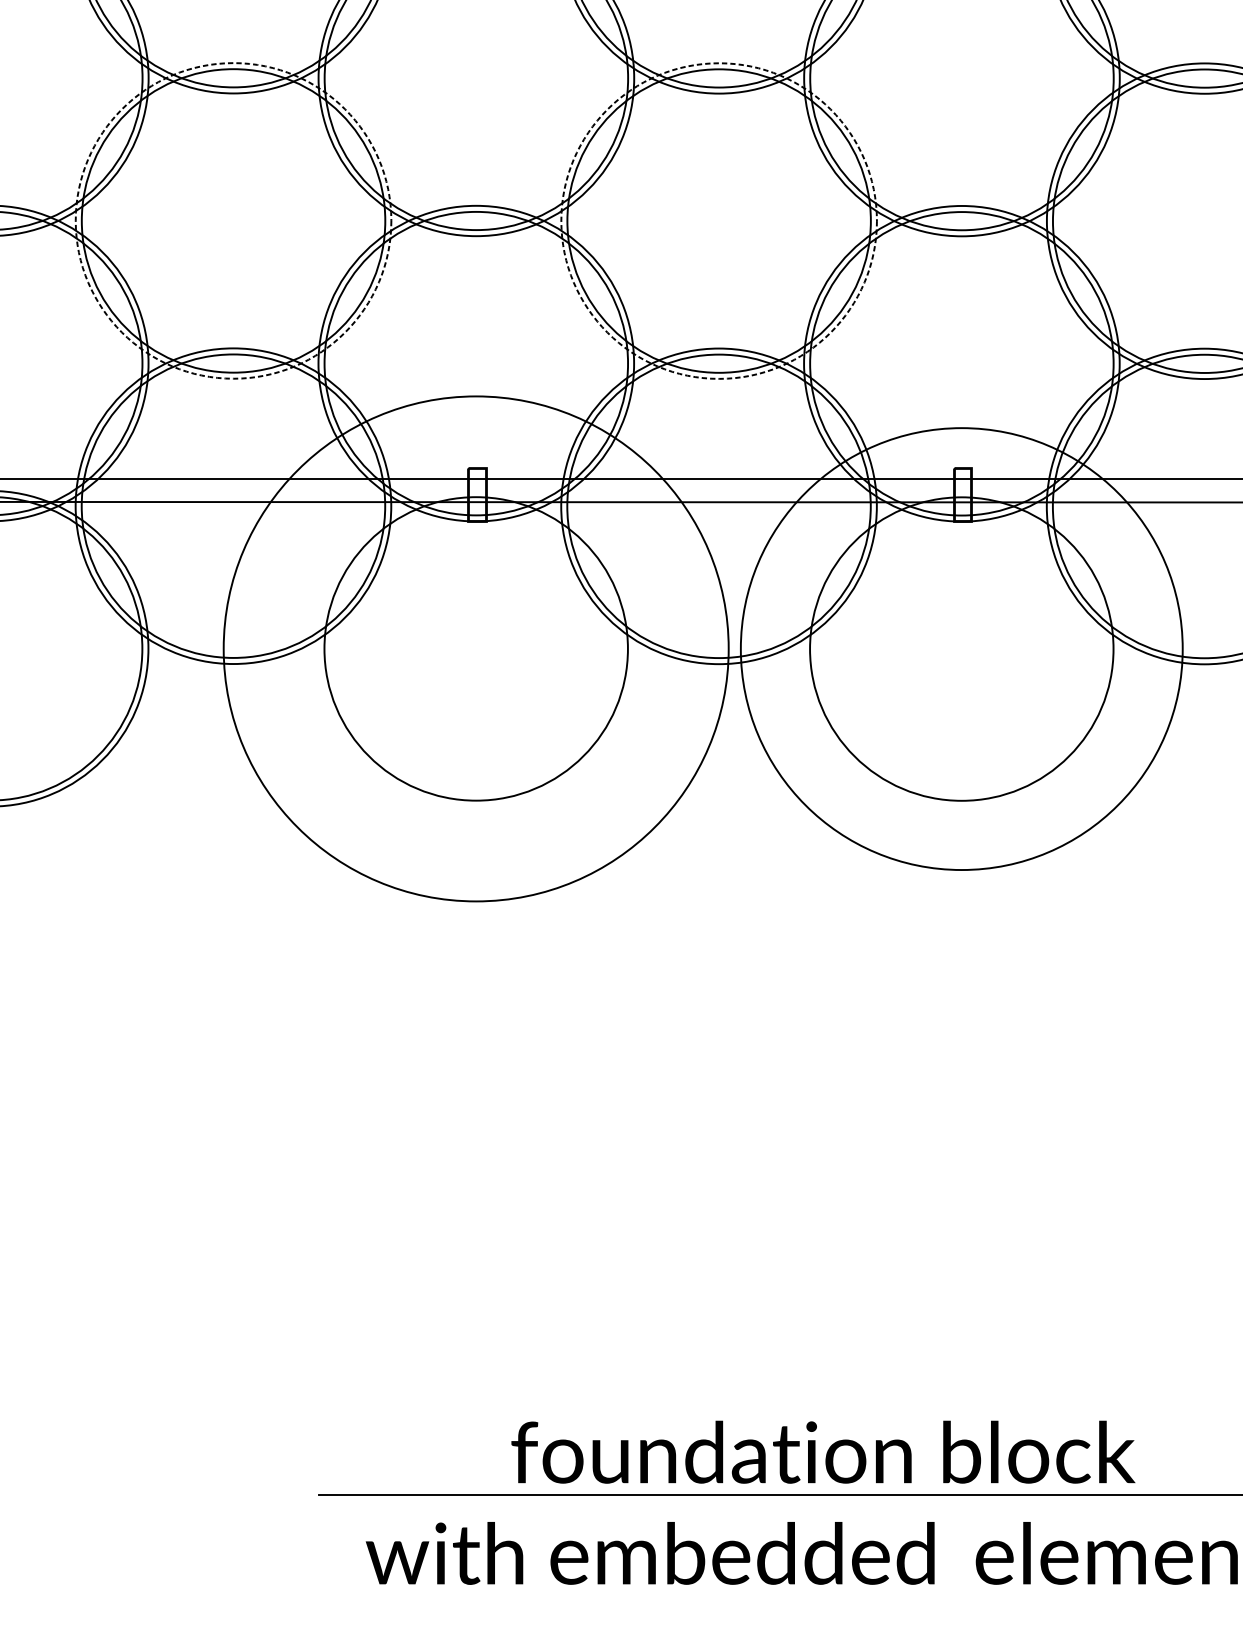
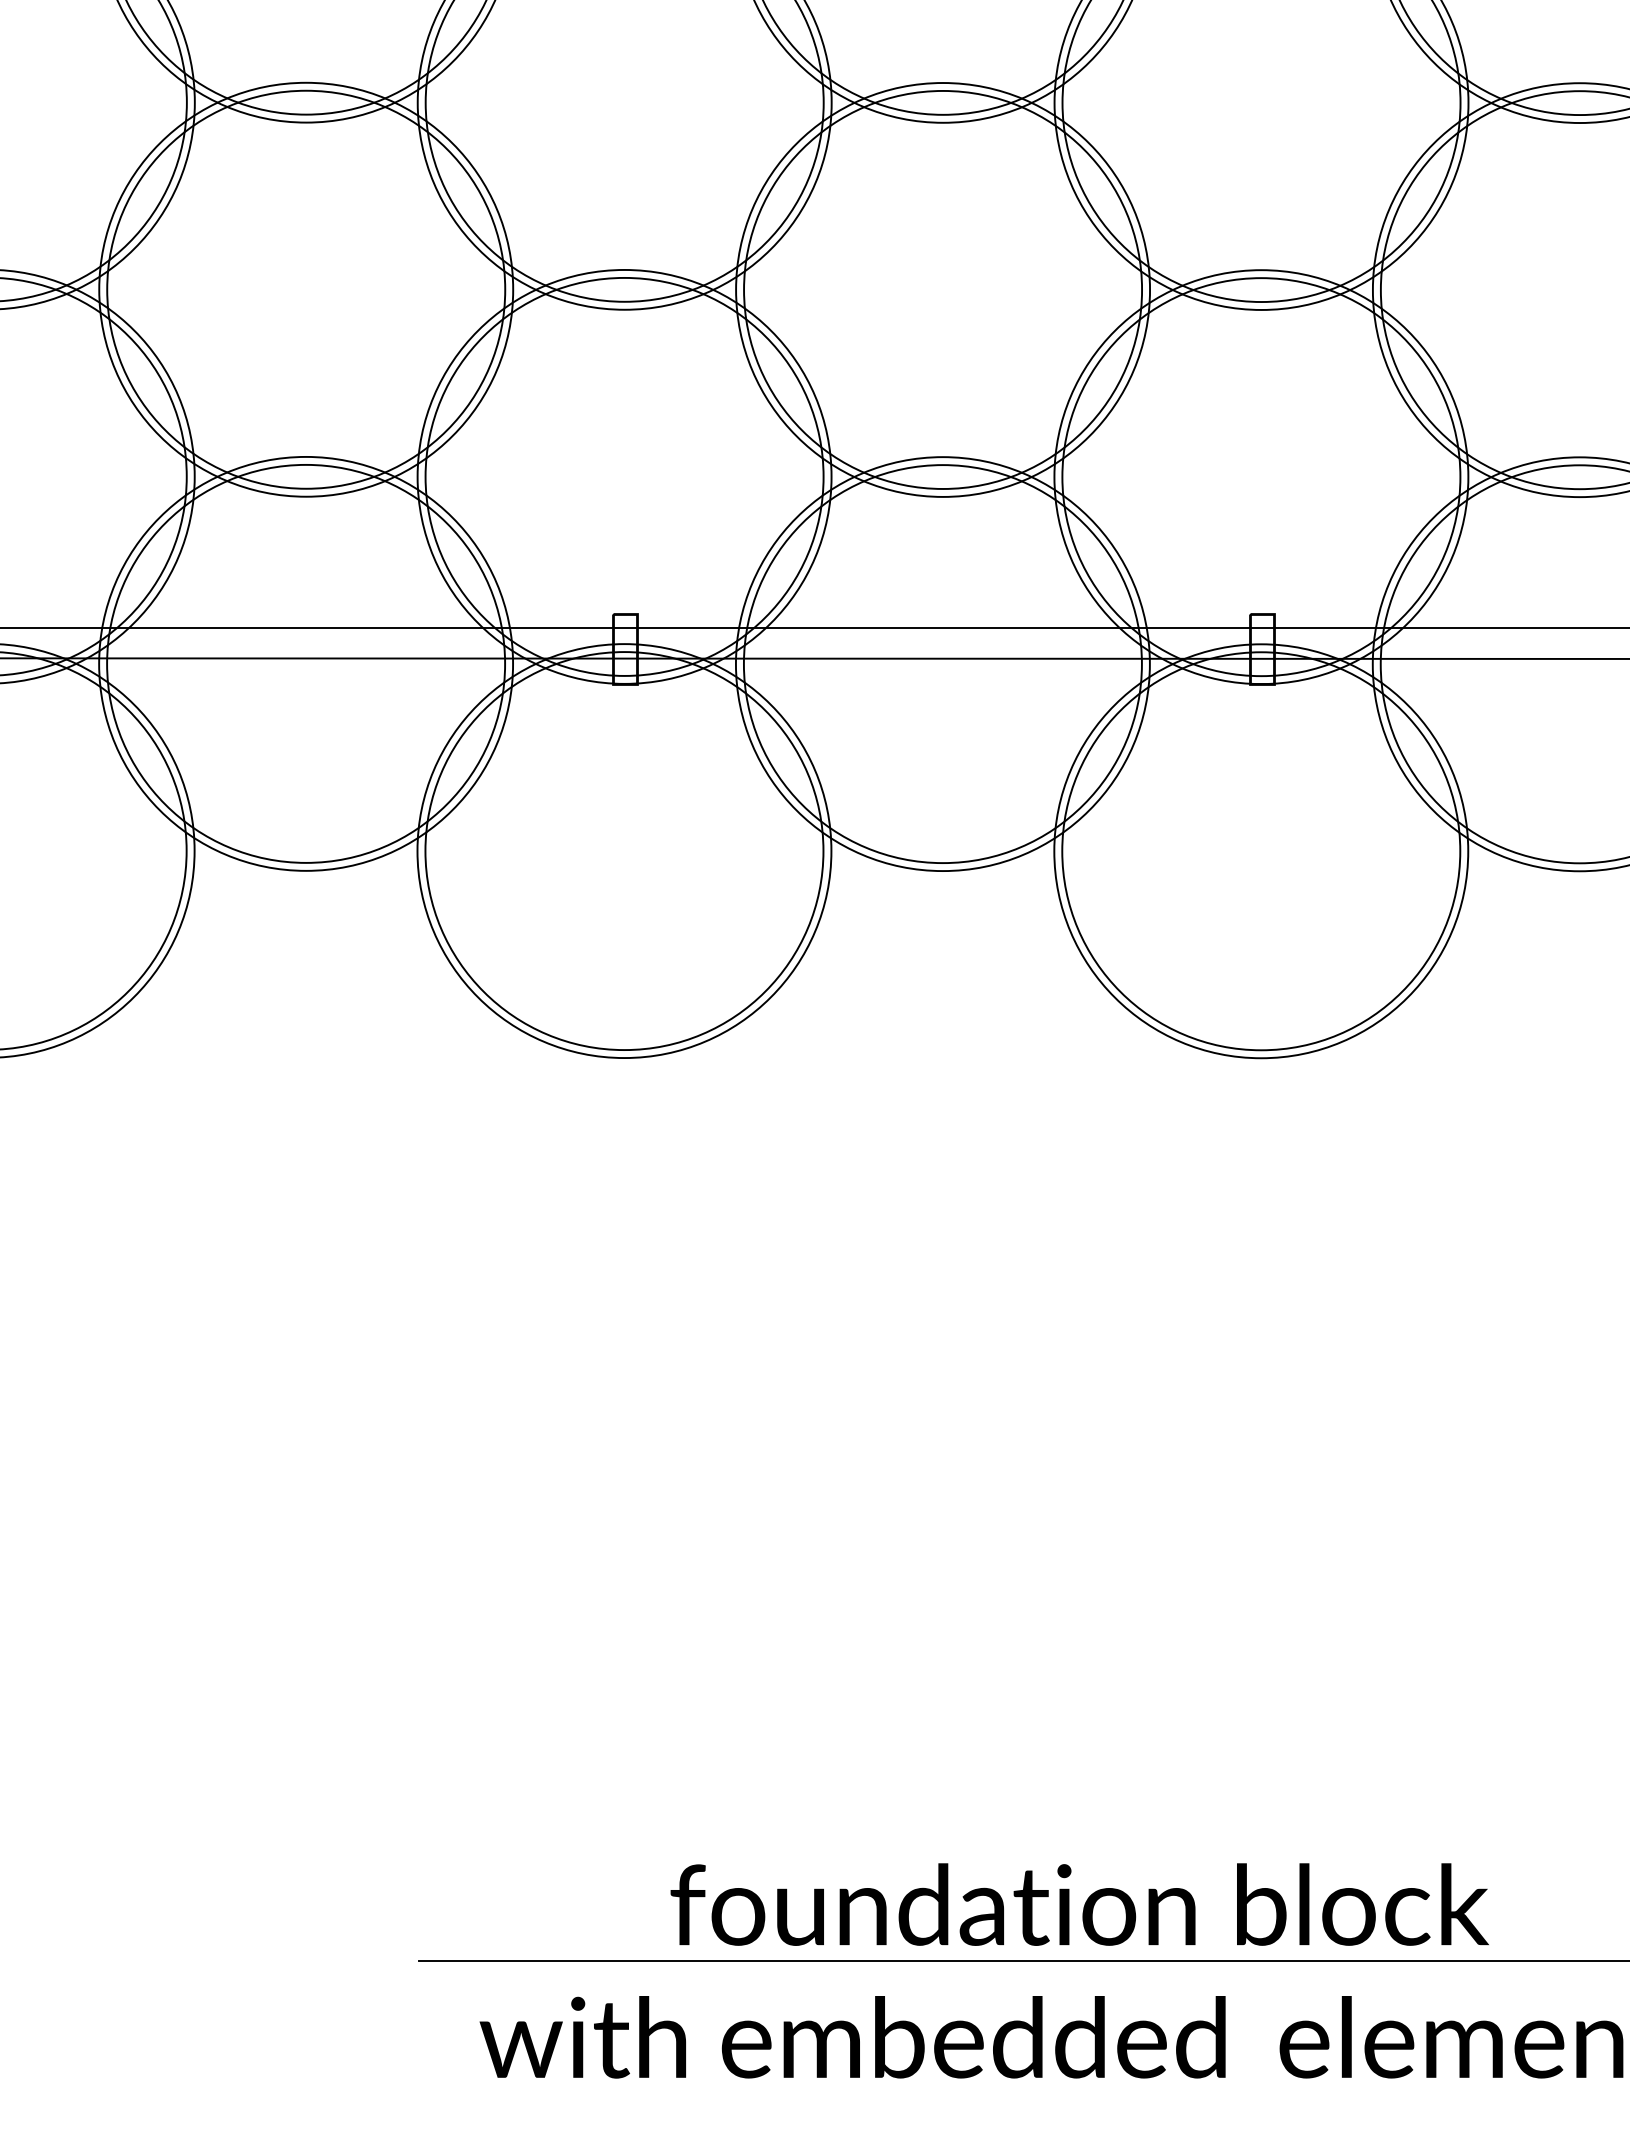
circle: (233, 220) -> (306, 289), dashed -> solid
circle: (719, 220) -> (943, 289), dashed -> solid
circle: (476, 649) -> (624, 851), size x0.62
circle: (961, 649) -> (1261, 851), size x0.71

